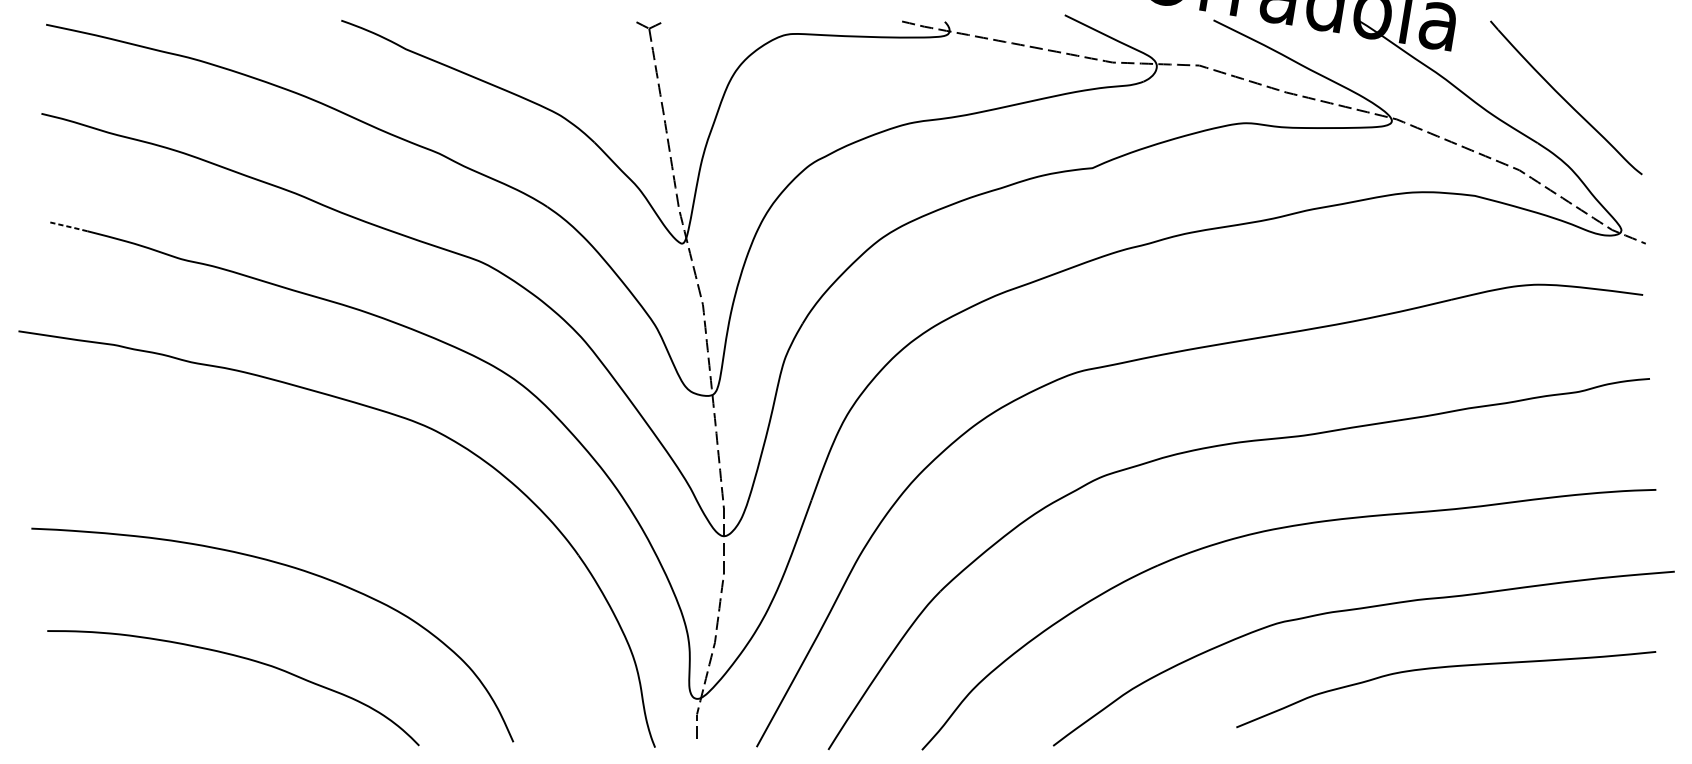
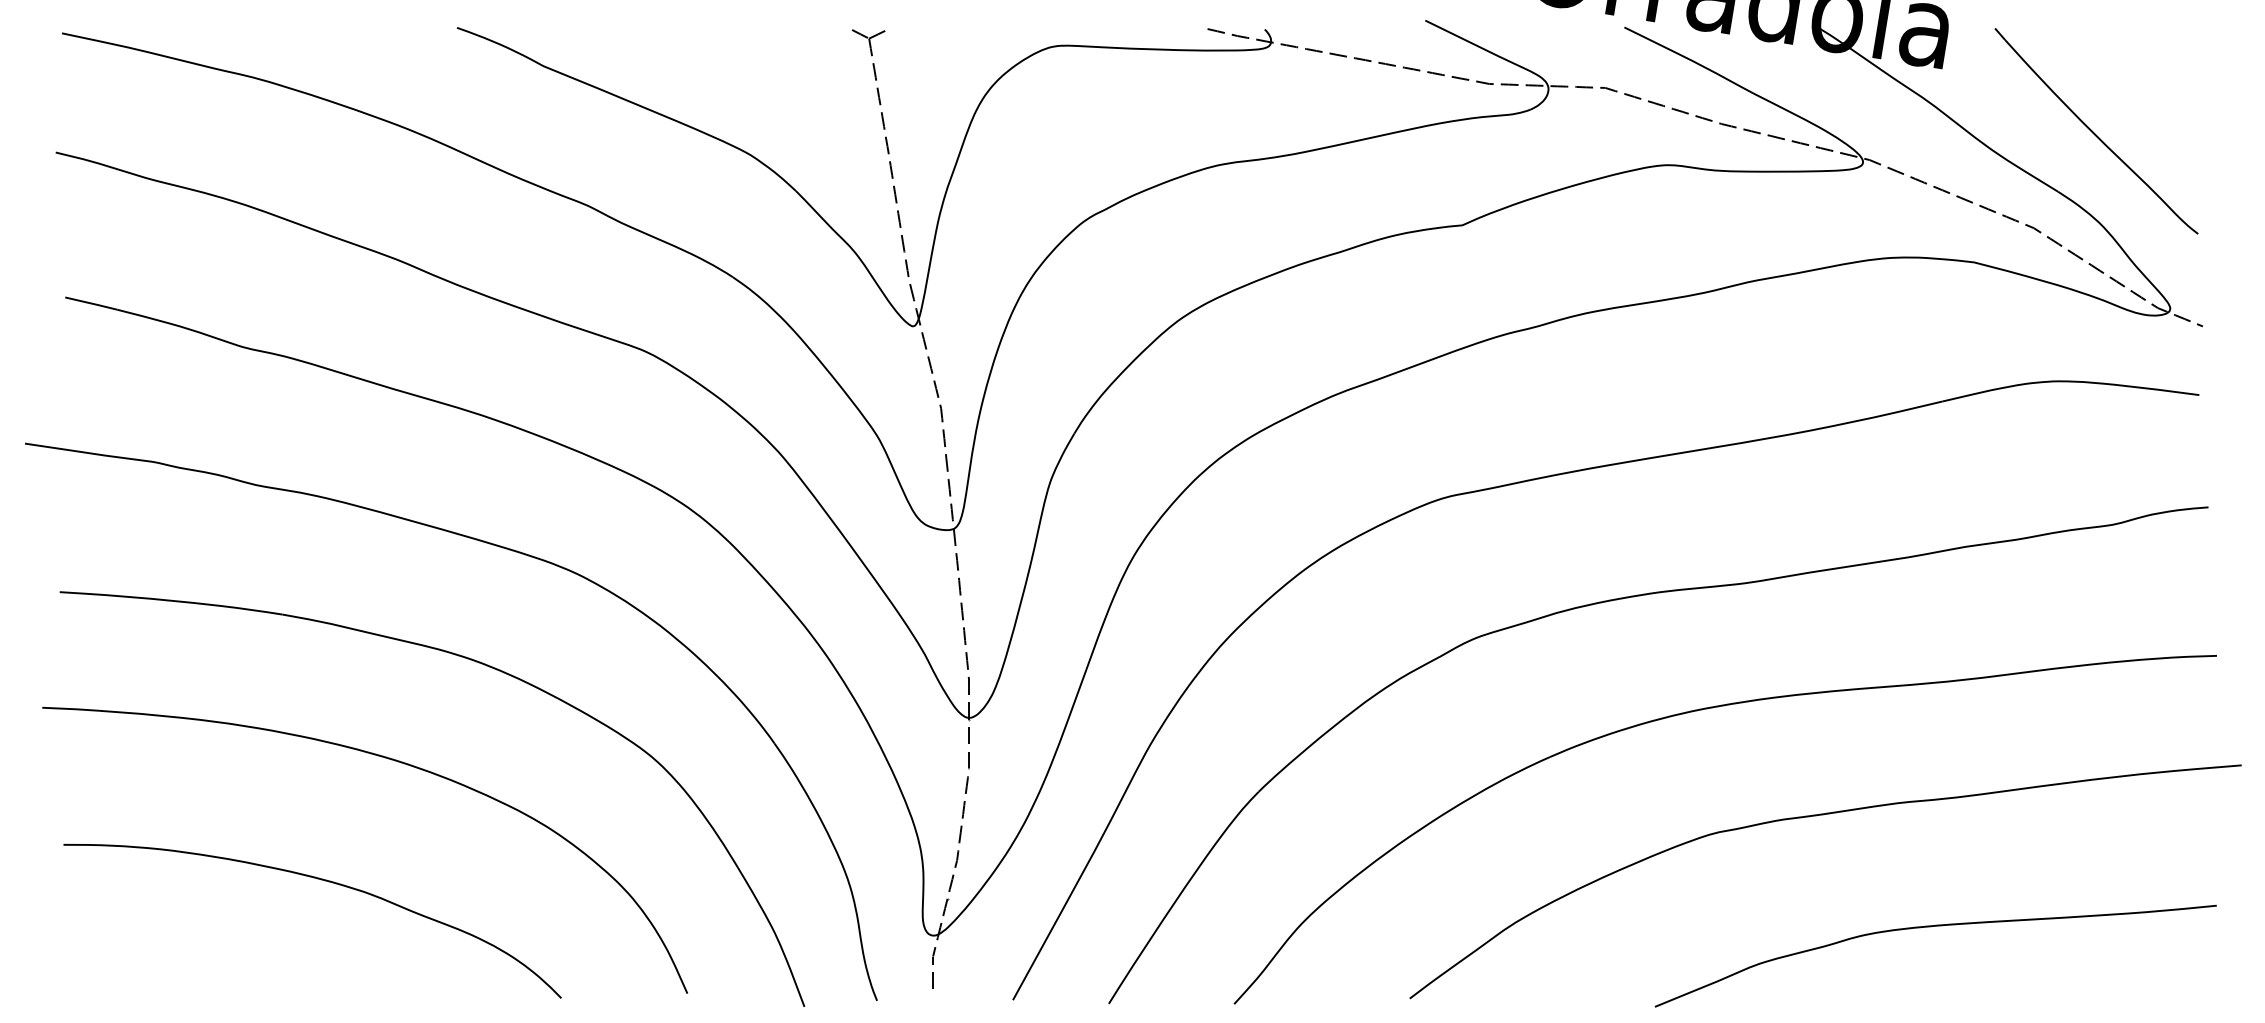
line: (68, 226) -> (91, 303), dashed -> solid
part: (363, 497) -> (486, 666), added
curve: (1443, 668) -> (1931, 927), moved

